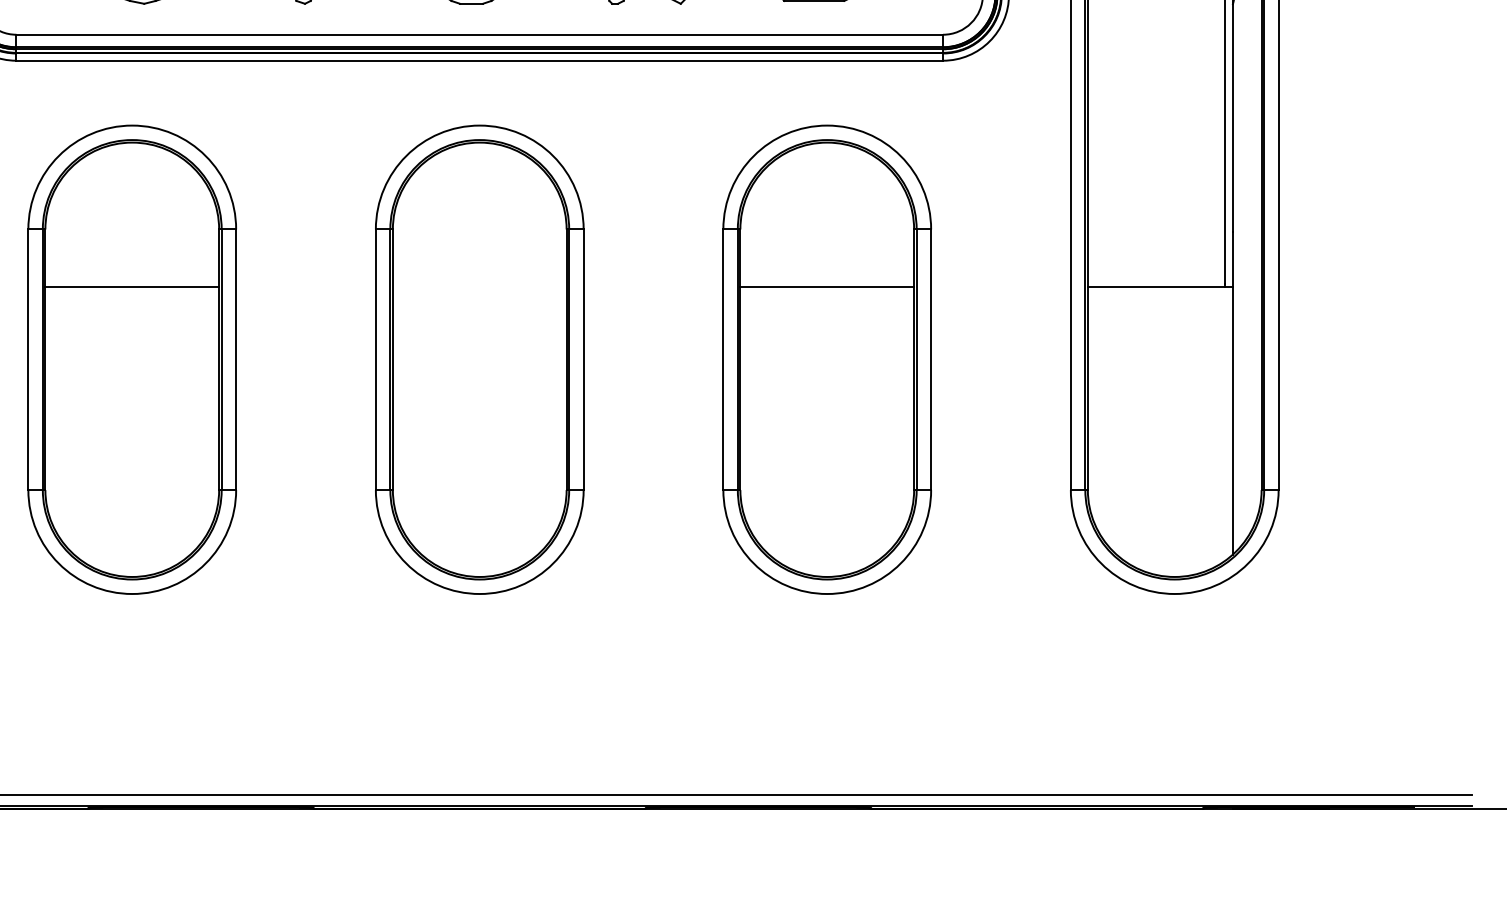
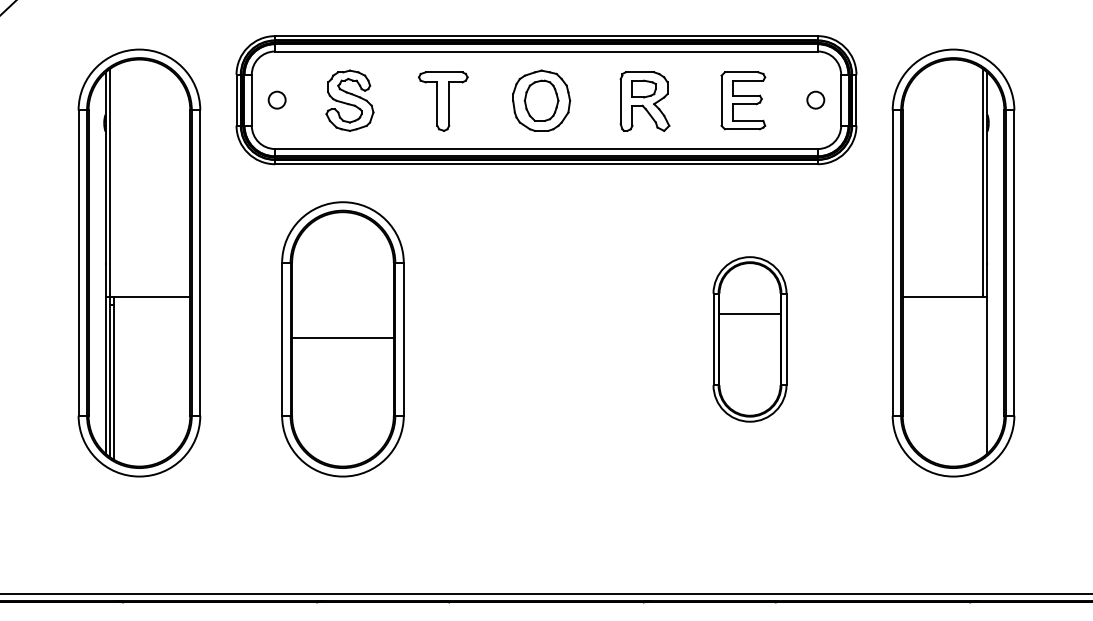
line: (131, 288) -> (342, 338), moved
part: (479, 359) -> (546, 339), removed
part: (826, 359) -> (749, 339), size x0.6

